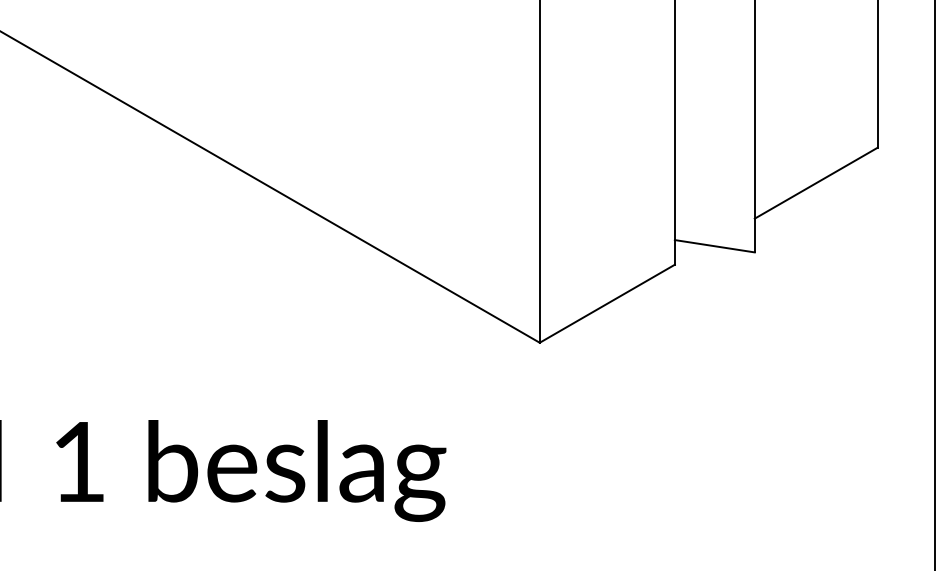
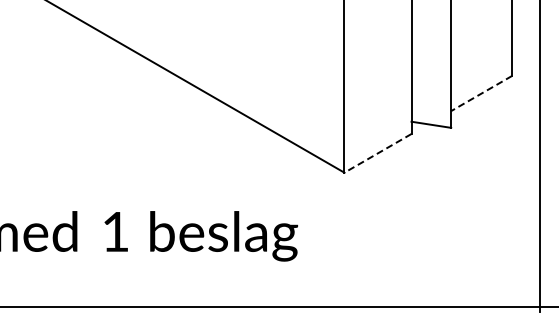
line: (815, 183) -> (481, 93), solid -> dashed
line: (606, 304) -> (377, 153), solid -> dashed

